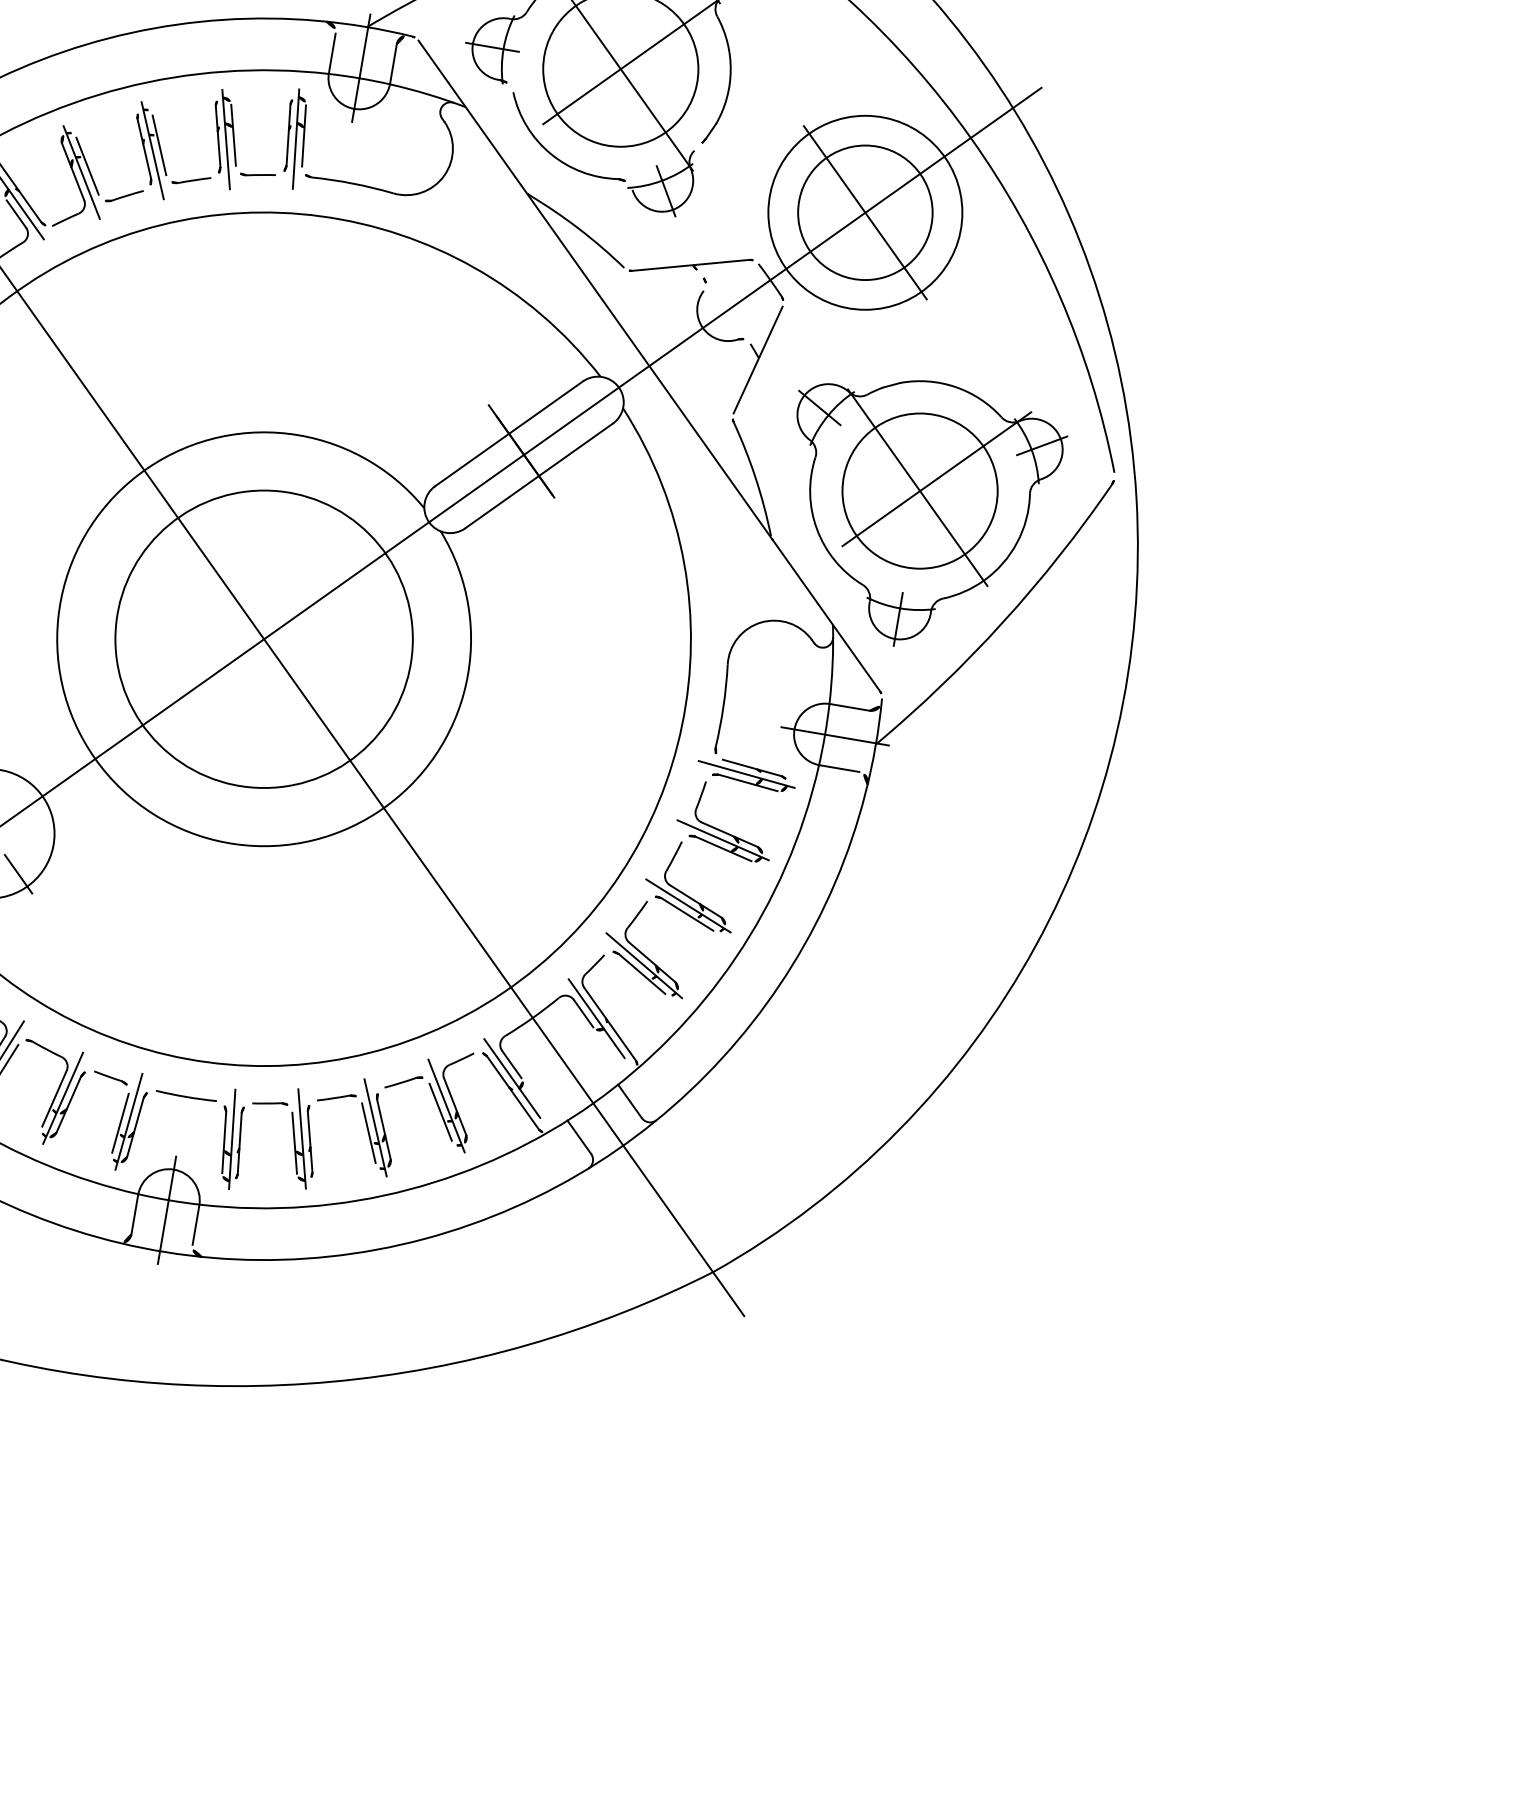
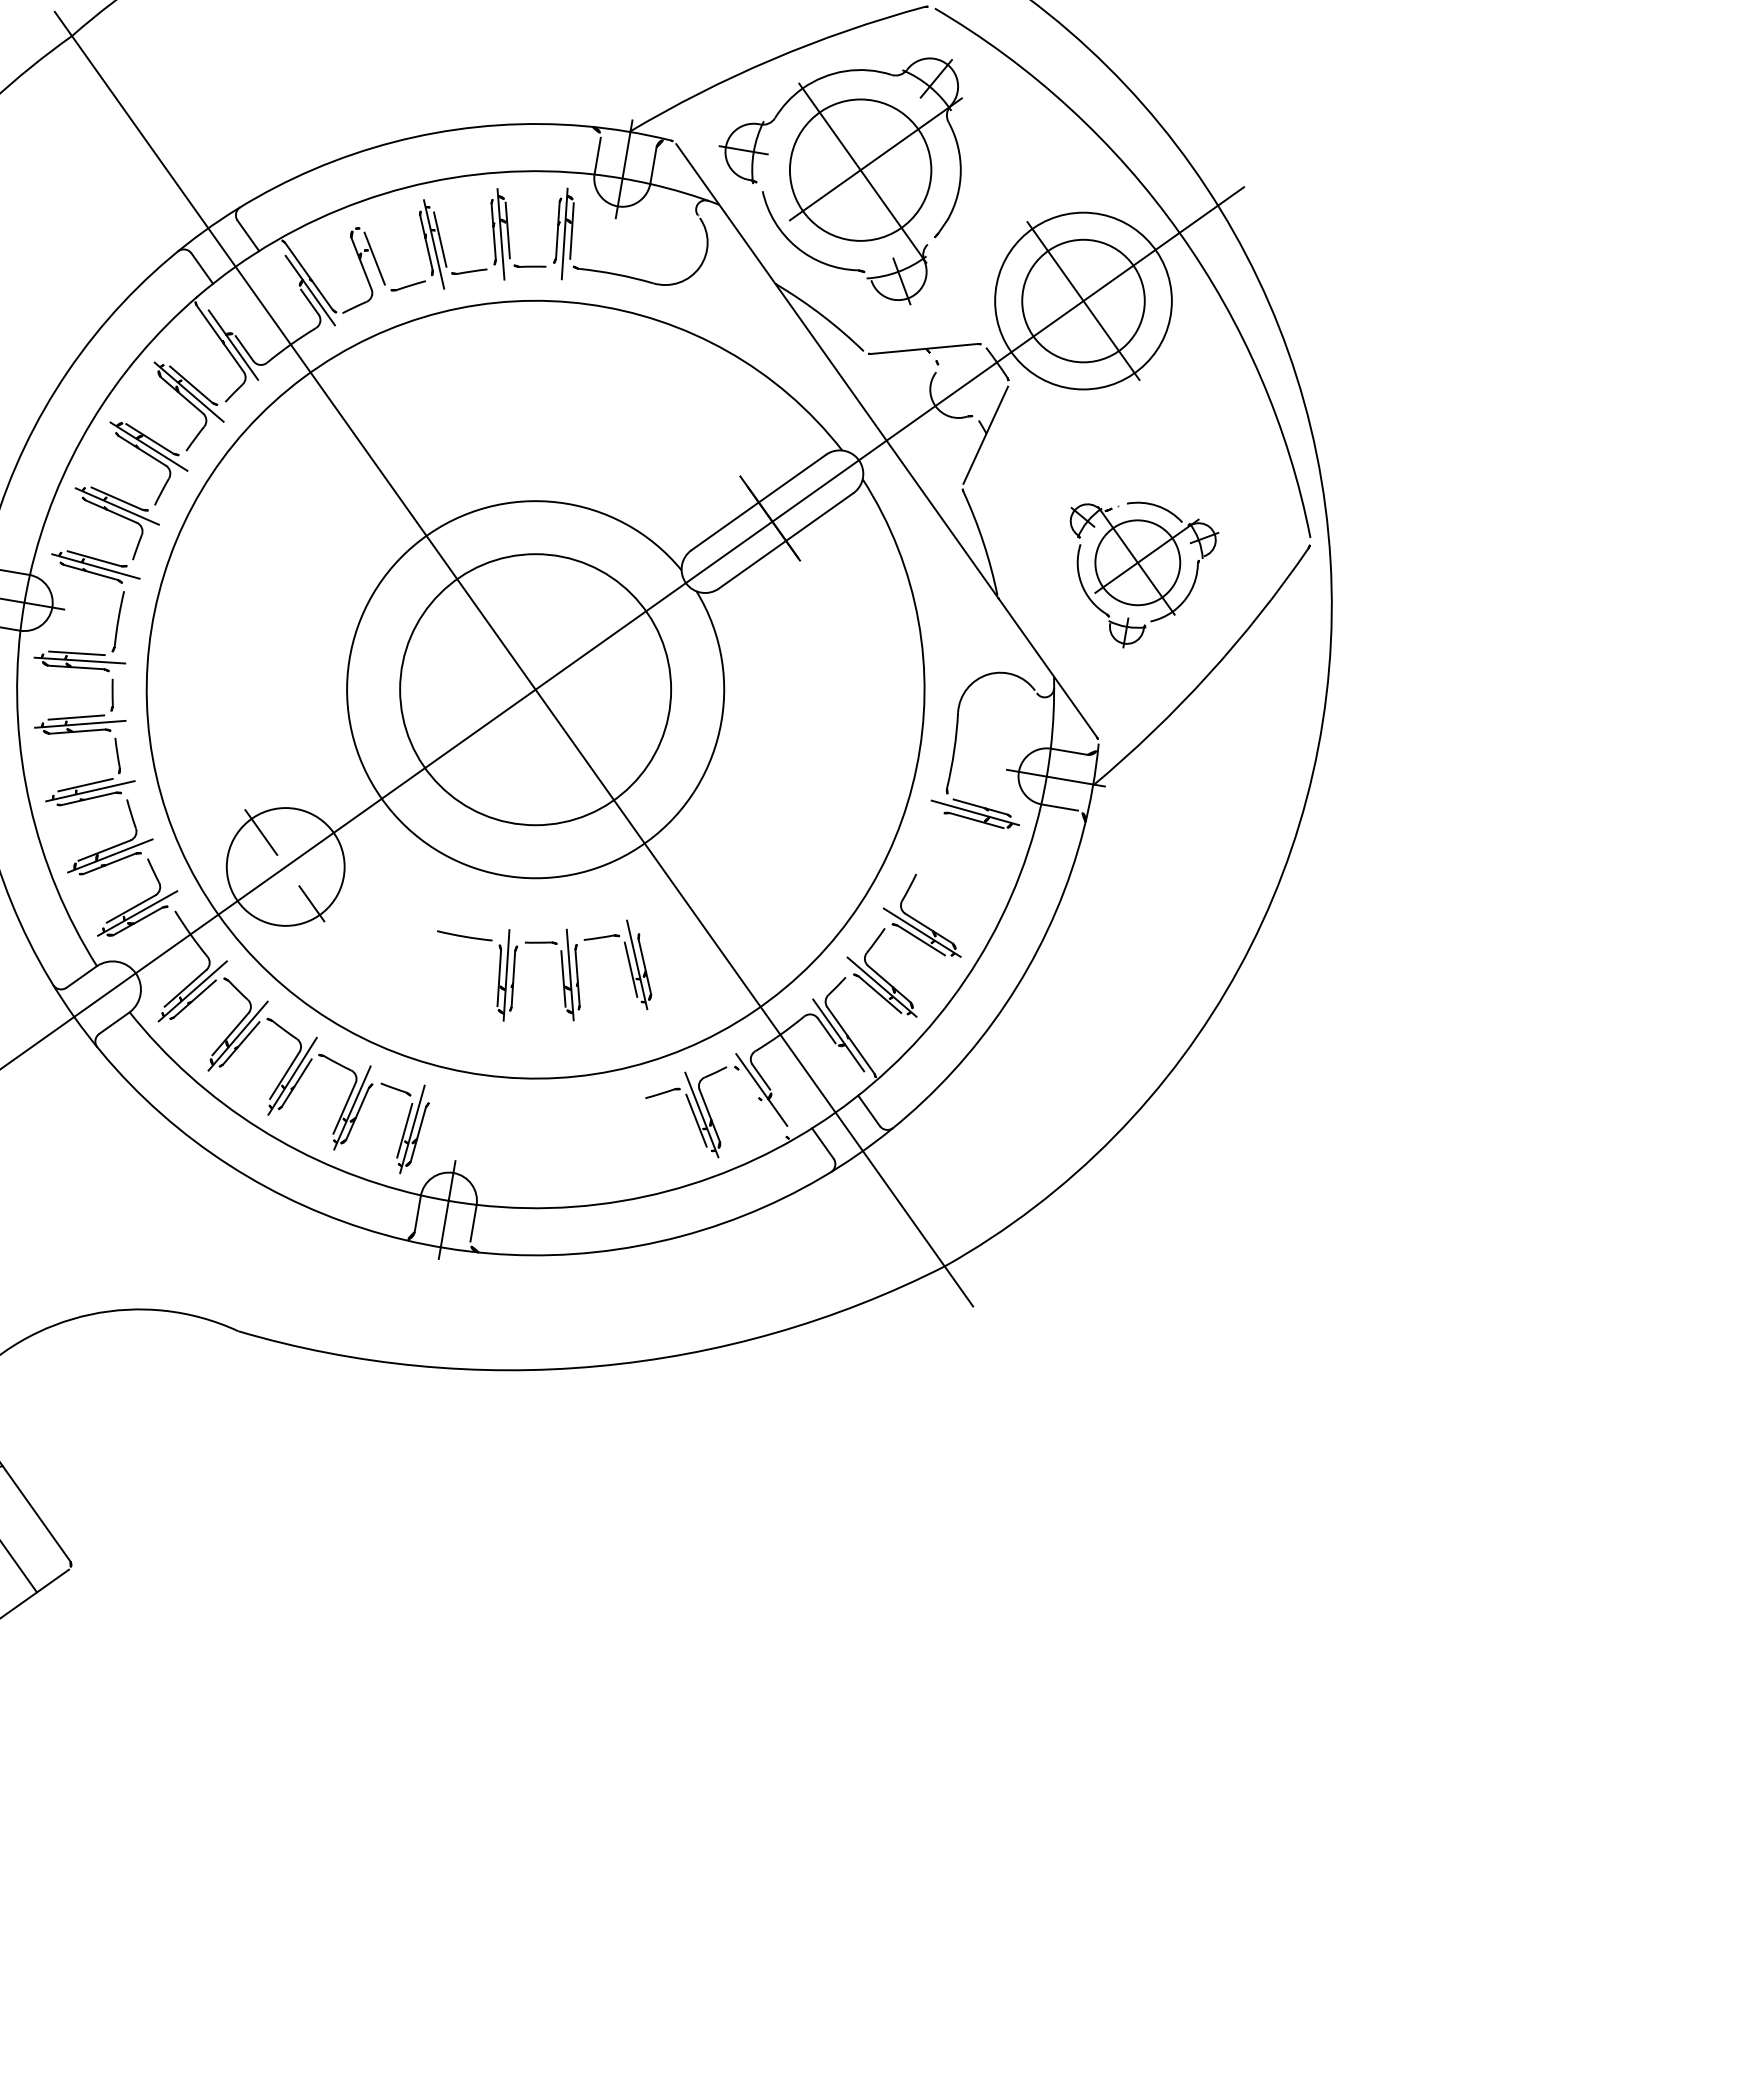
line: (80, 172) -> (368, 264), removed
part: (932, 512) -> (1144, 574), size x0.6
part: (719, 828) -> (950, 862), removed
line: (513, 1092) -> (762, 1102), removed
part: (292, 1133) -> (561, 970), moved

